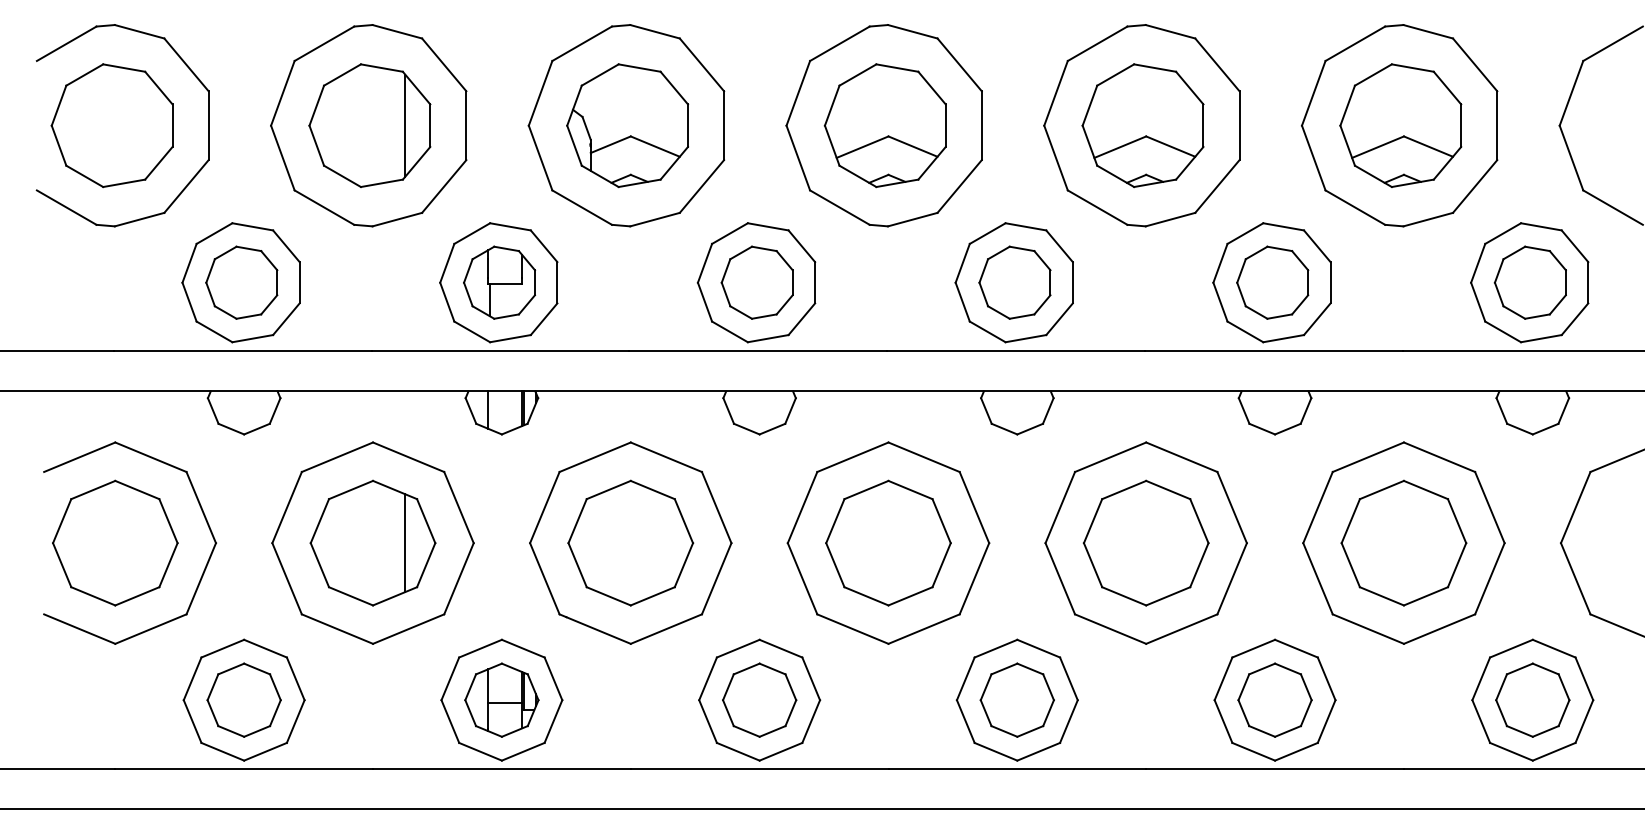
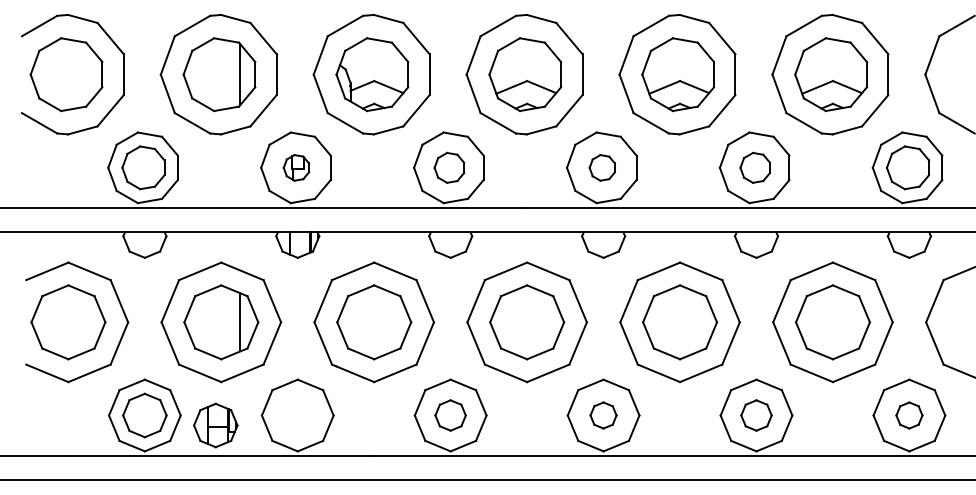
part: (499, 282) -> (296, 167), size x0.6
part: (757, 282) -> (449, 167), size x0.7
part: (1015, 282) -> (602, 167), size x0.6
part: (1273, 282) -> (755, 167), size x0.7
part: (501, 700) -> (215, 425), moved
part: (759, 700) -> (450, 415), size x0.7
part: (1017, 700) -> (603, 415), size x0.6
part: (1275, 700) -> (756, 415), size x0.7
part: (1532, 700) -> (909, 415), size x0.6

